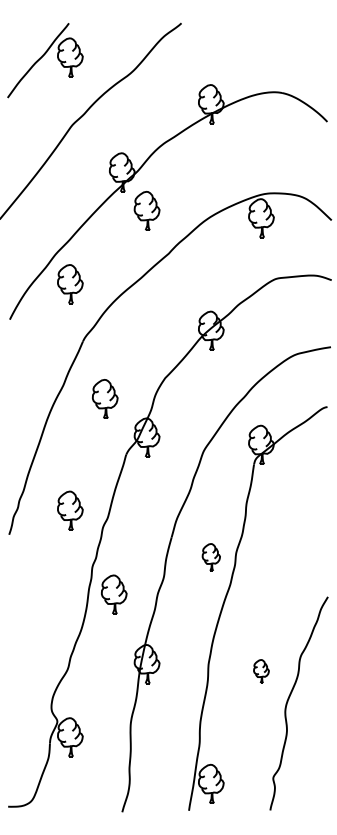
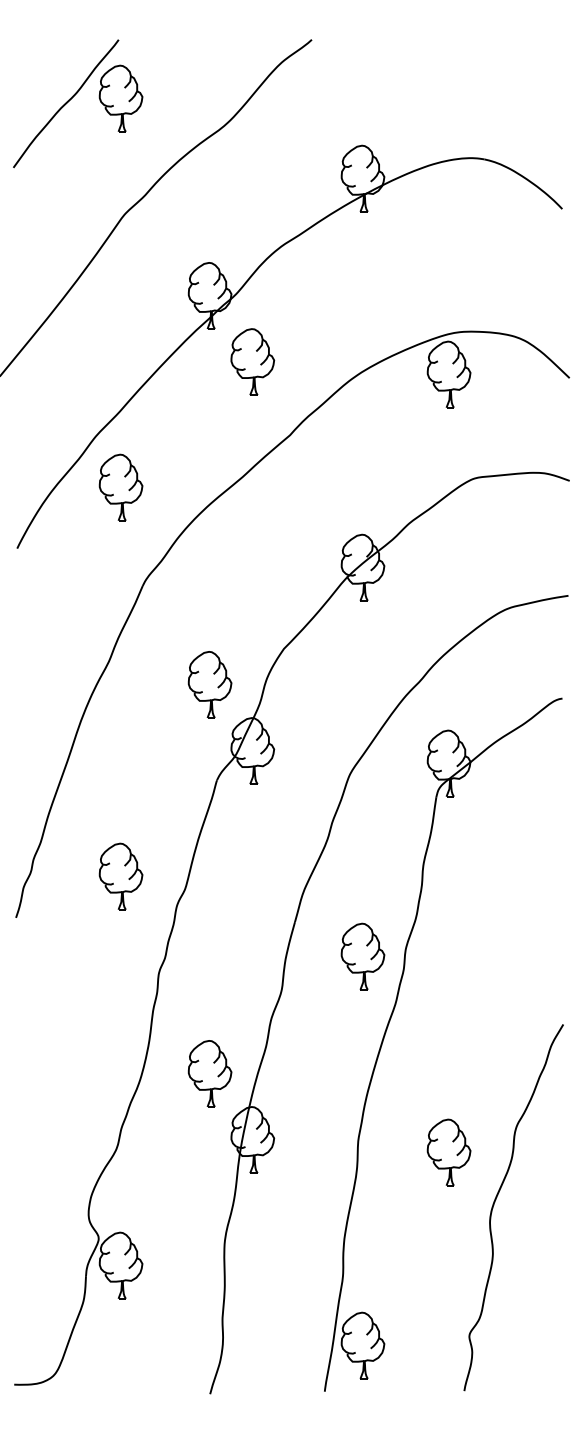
part: (105, 398) -> (210, 683), moved
part: (211, 557) -> (363, 956), size x1.43
part: (114, 594) -> (210, 1073), moved
part: (261, 671) -> (449, 1152), size x1.67

